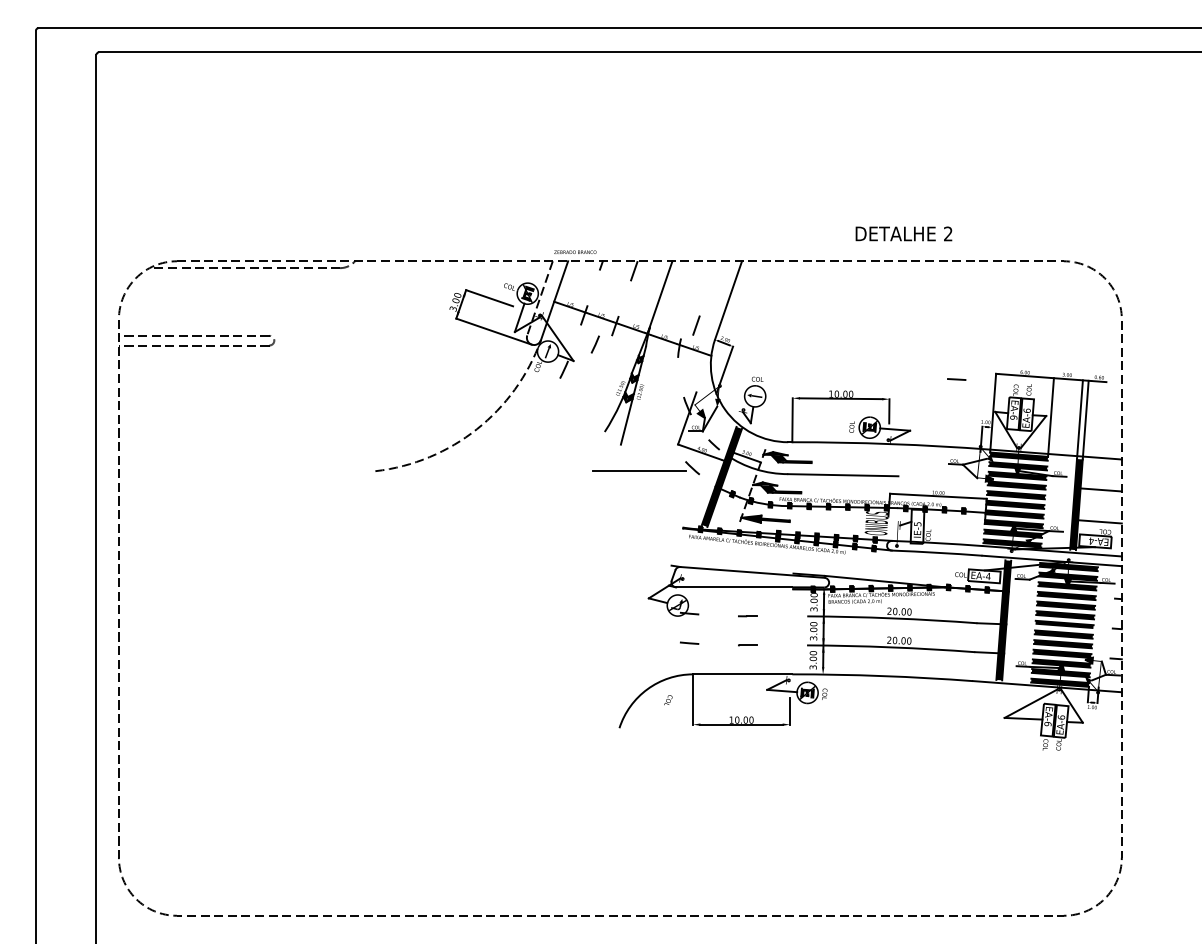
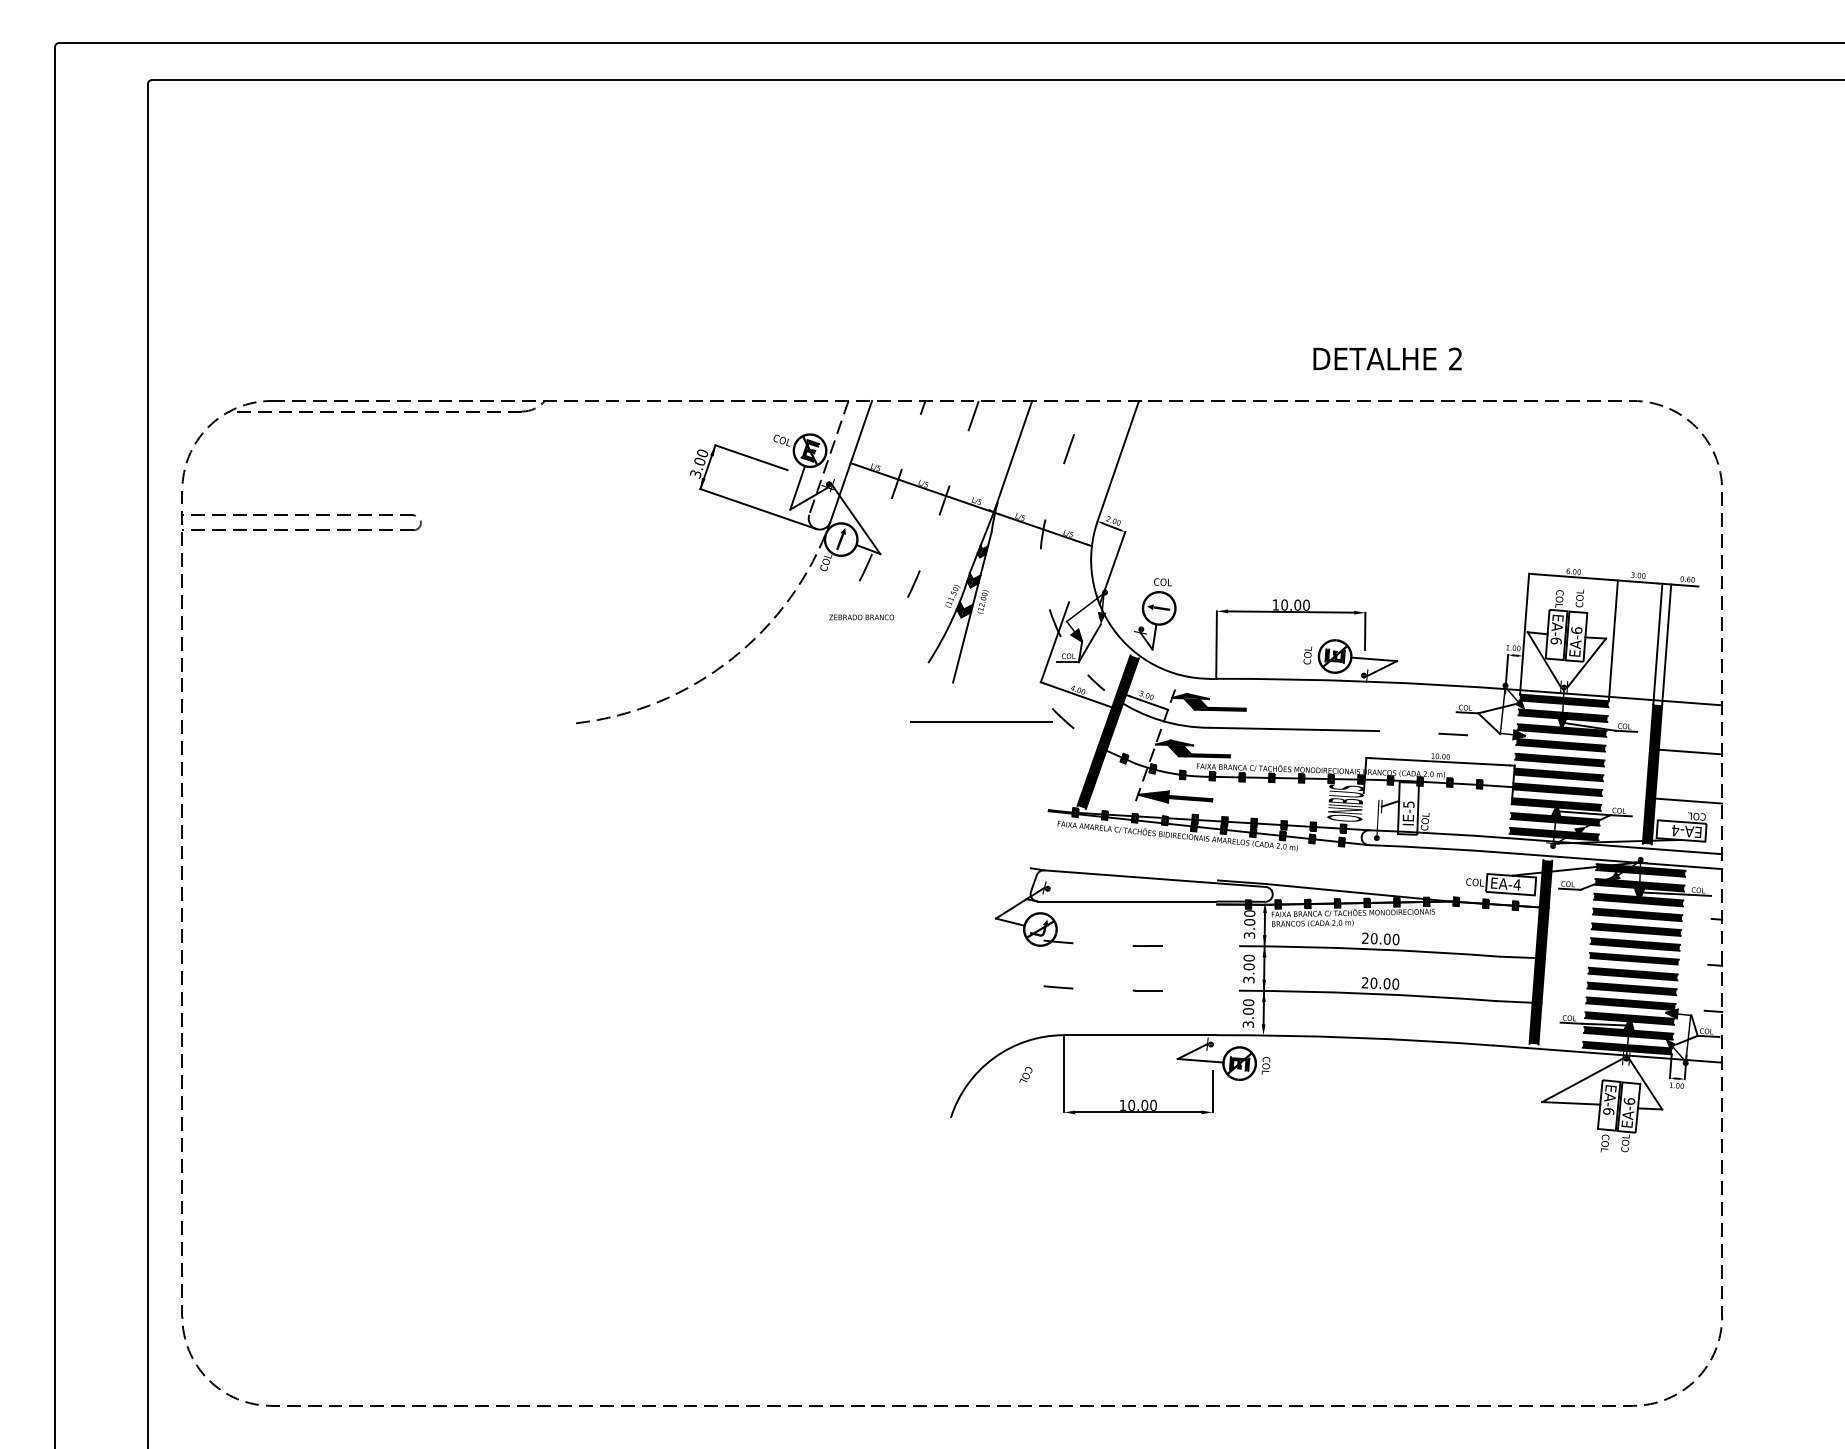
text: (575, 251) -> (861, 616), moved
line: (696, 325) -> (1069, 448), moved
line: (594, 344) -> (912, 584), moved
line: (956, 379) -> (1452, 734), moved

